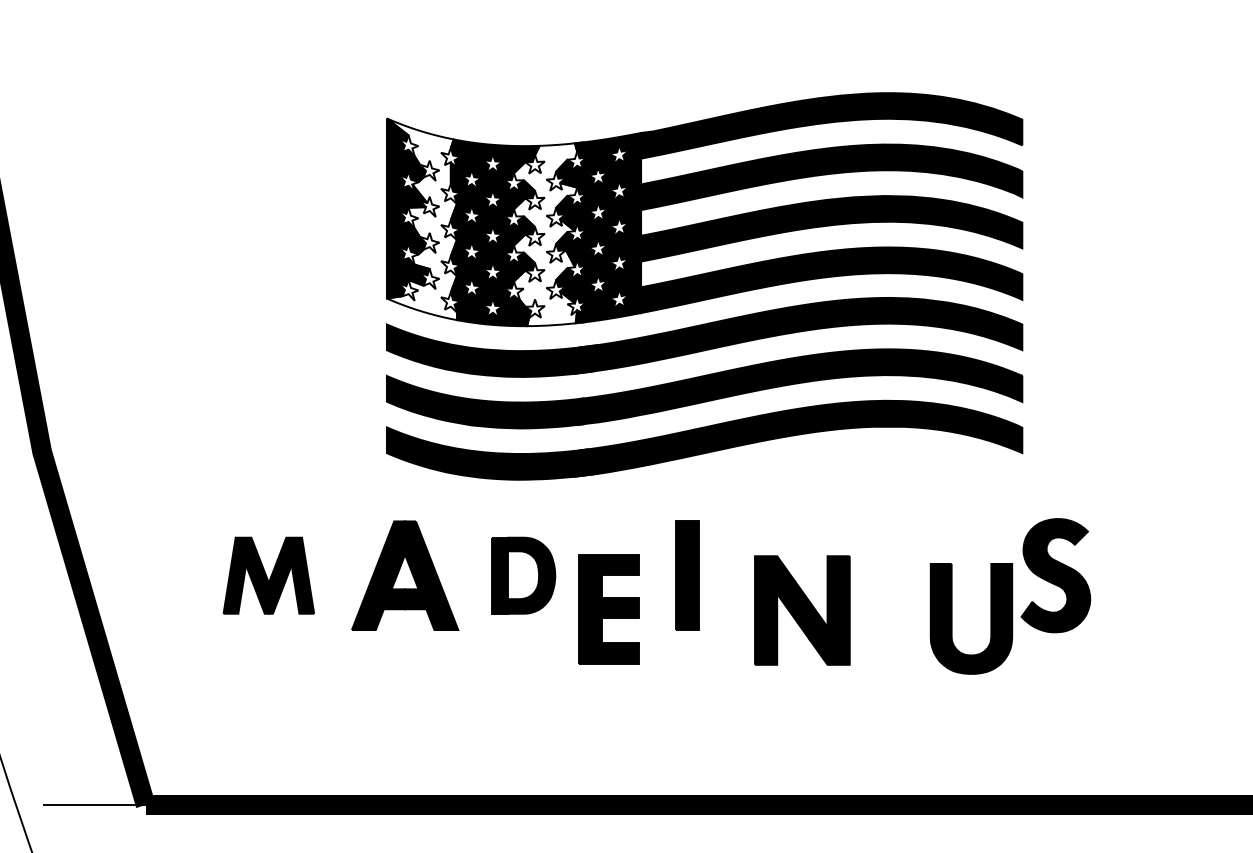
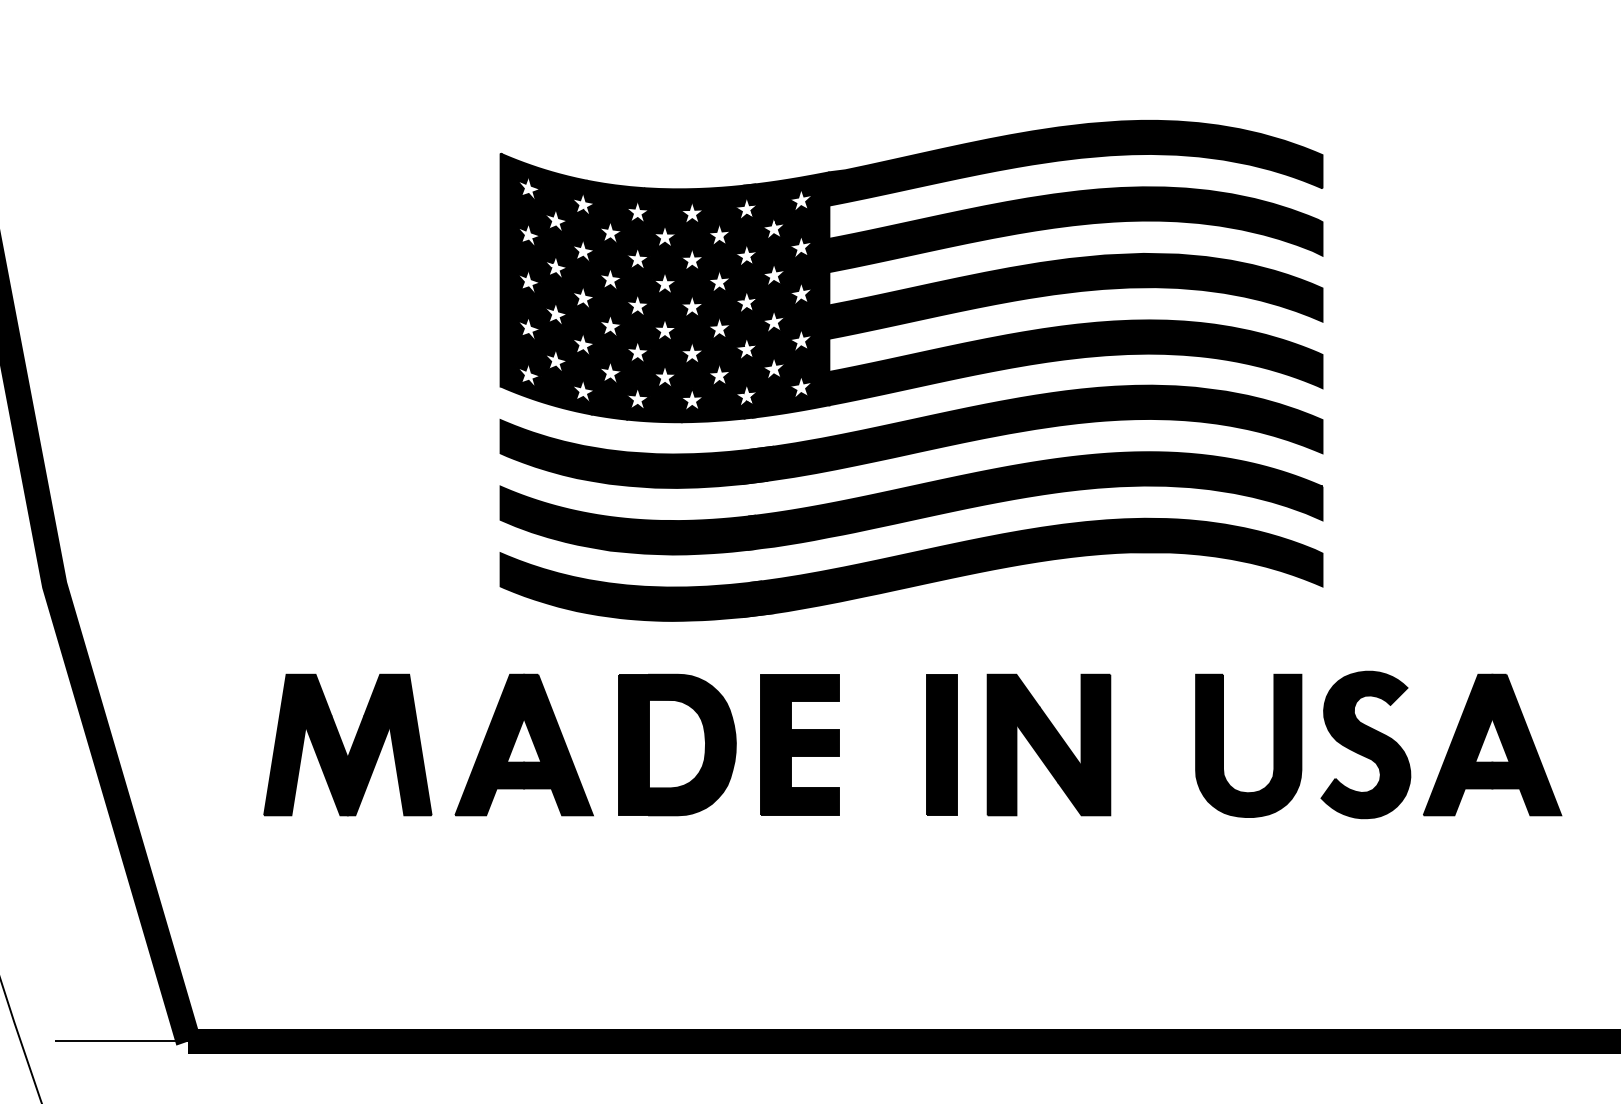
fill: (421, 218) -> (545, 283), added
fill: (545, 234) -> (705, 303), added
part: (268, 575) -> (347, 744), size x1.43
part: (523, 575) -> (677, 744), size x1.43
part: (687, 575) -> (941, 744), moved
part: (1153, 575) -> (1492, 744), added
part: (608, 609) -> (799, 744), moved
part: (801, 610) -> (1048, 744), moved
part: (951, 618) -> (1223, 745), moved

